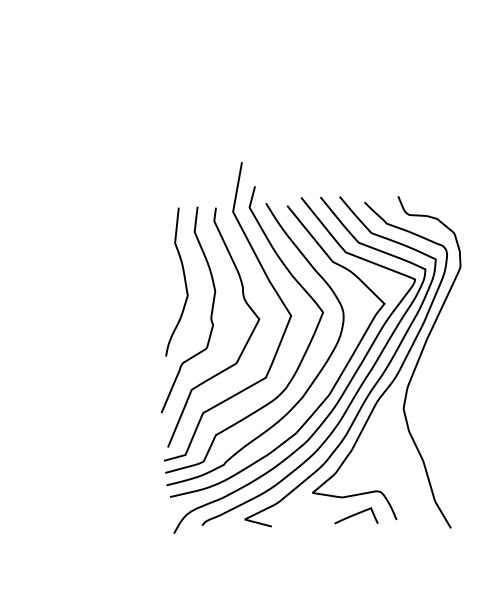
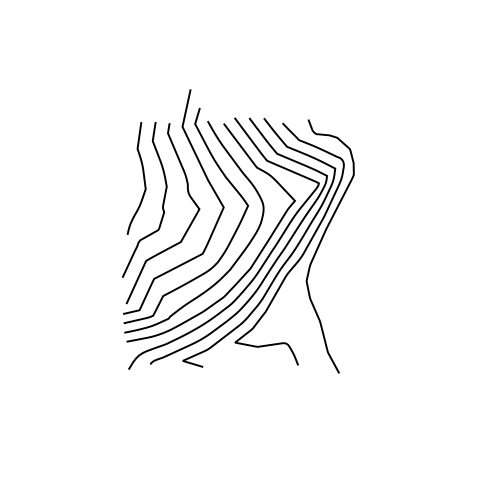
curve: (356, 514) -> (267, 360), removed

